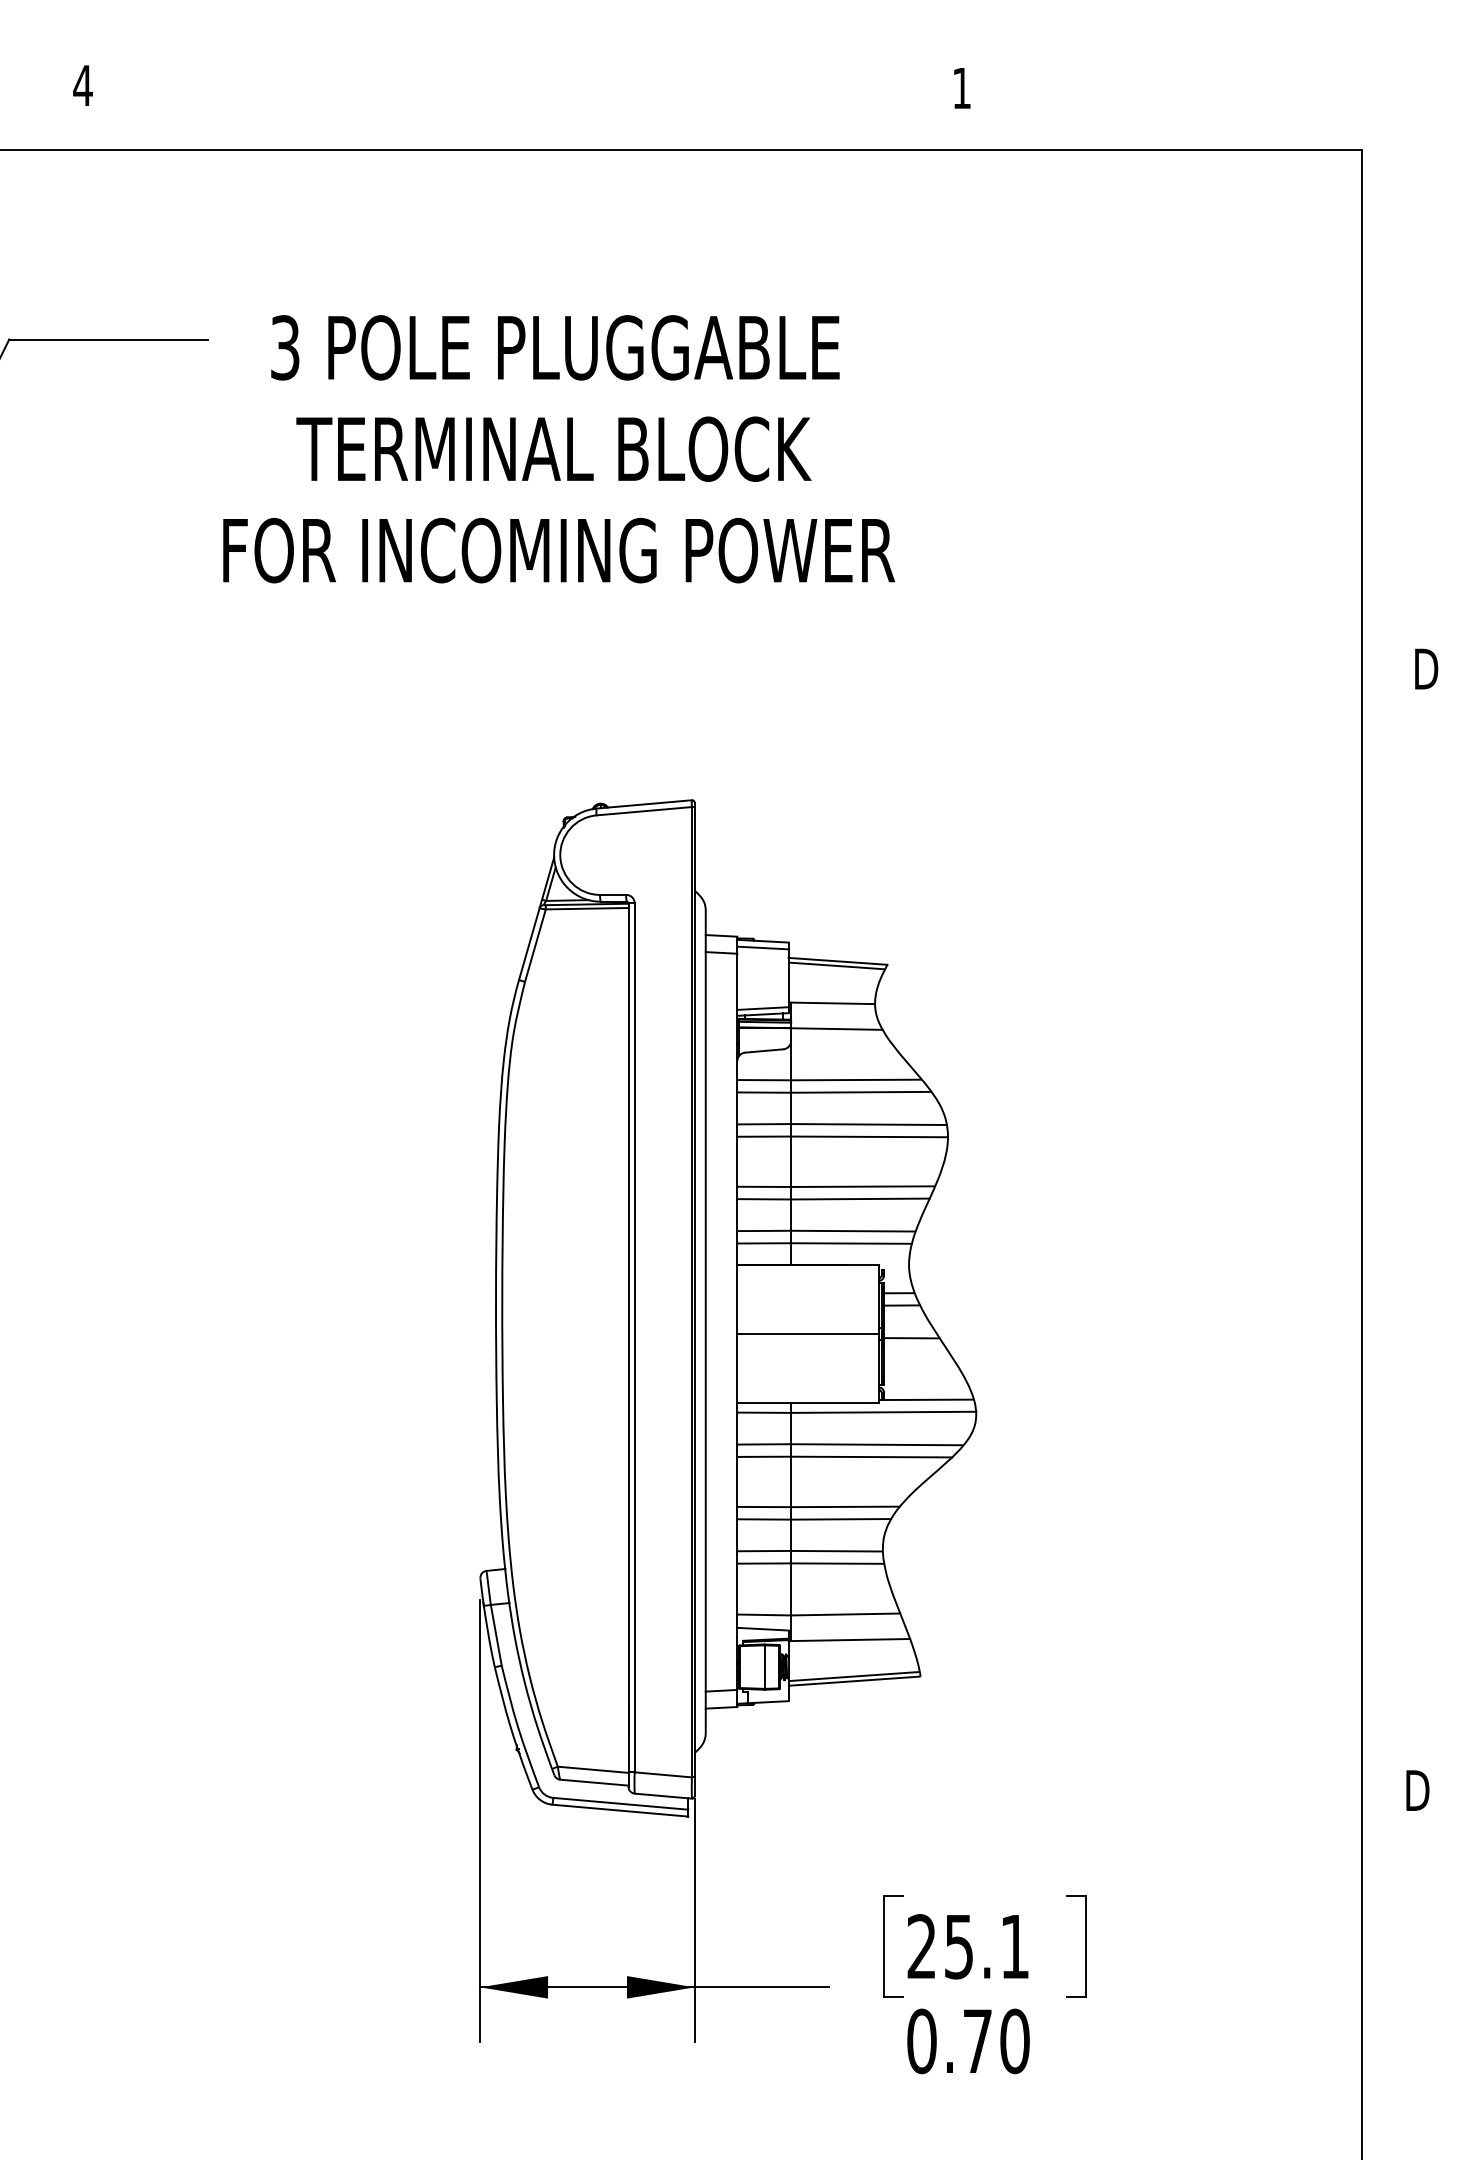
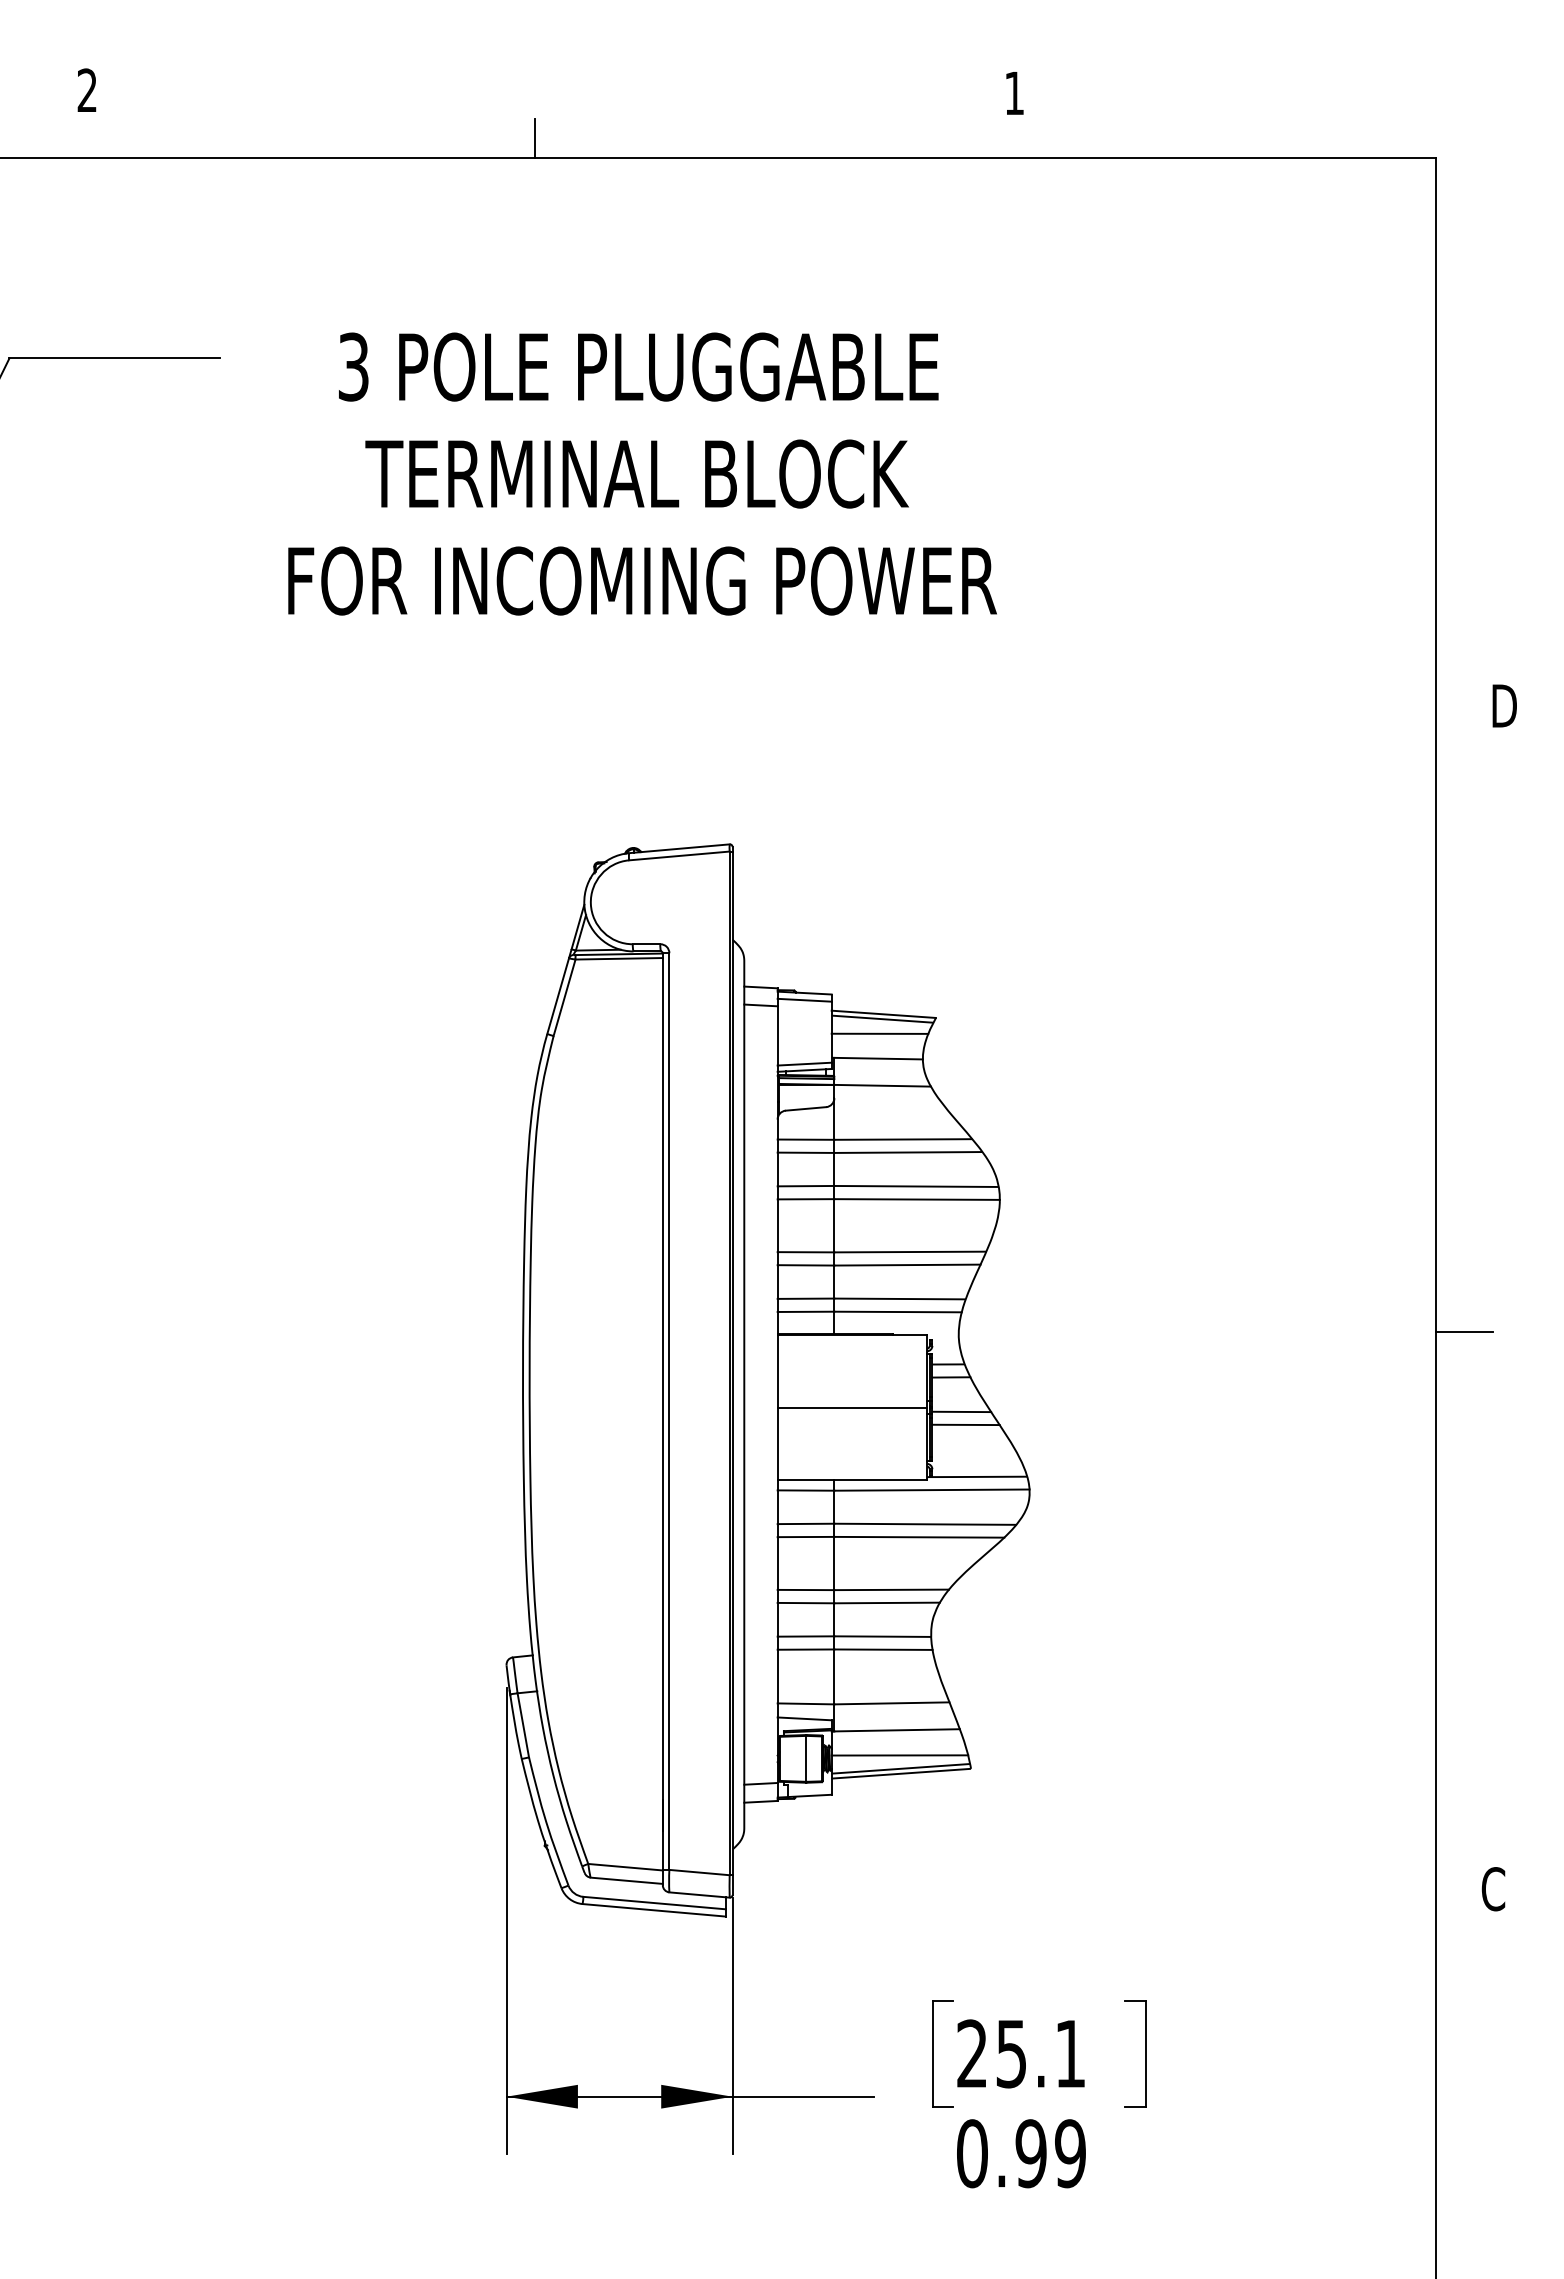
text: (82, 84) -> (86, 89), 4 -> 2
line: (507, 131) -> (535, 138), added
text: (559, 448) -> (642, 473), moved
line: (833, 979) -> (879, 1033), added
line: (1388, 1262) -> (1464, 1332), added
line: (915, 1350) -> (965, 1424), added
line: (852, 1663) -> (899, 1755), added
text: (1416, 1790) -> (1494, 1889), D -> C
text: (996, 2041) -> (1050, 2153), 0.70 -> 0.99

